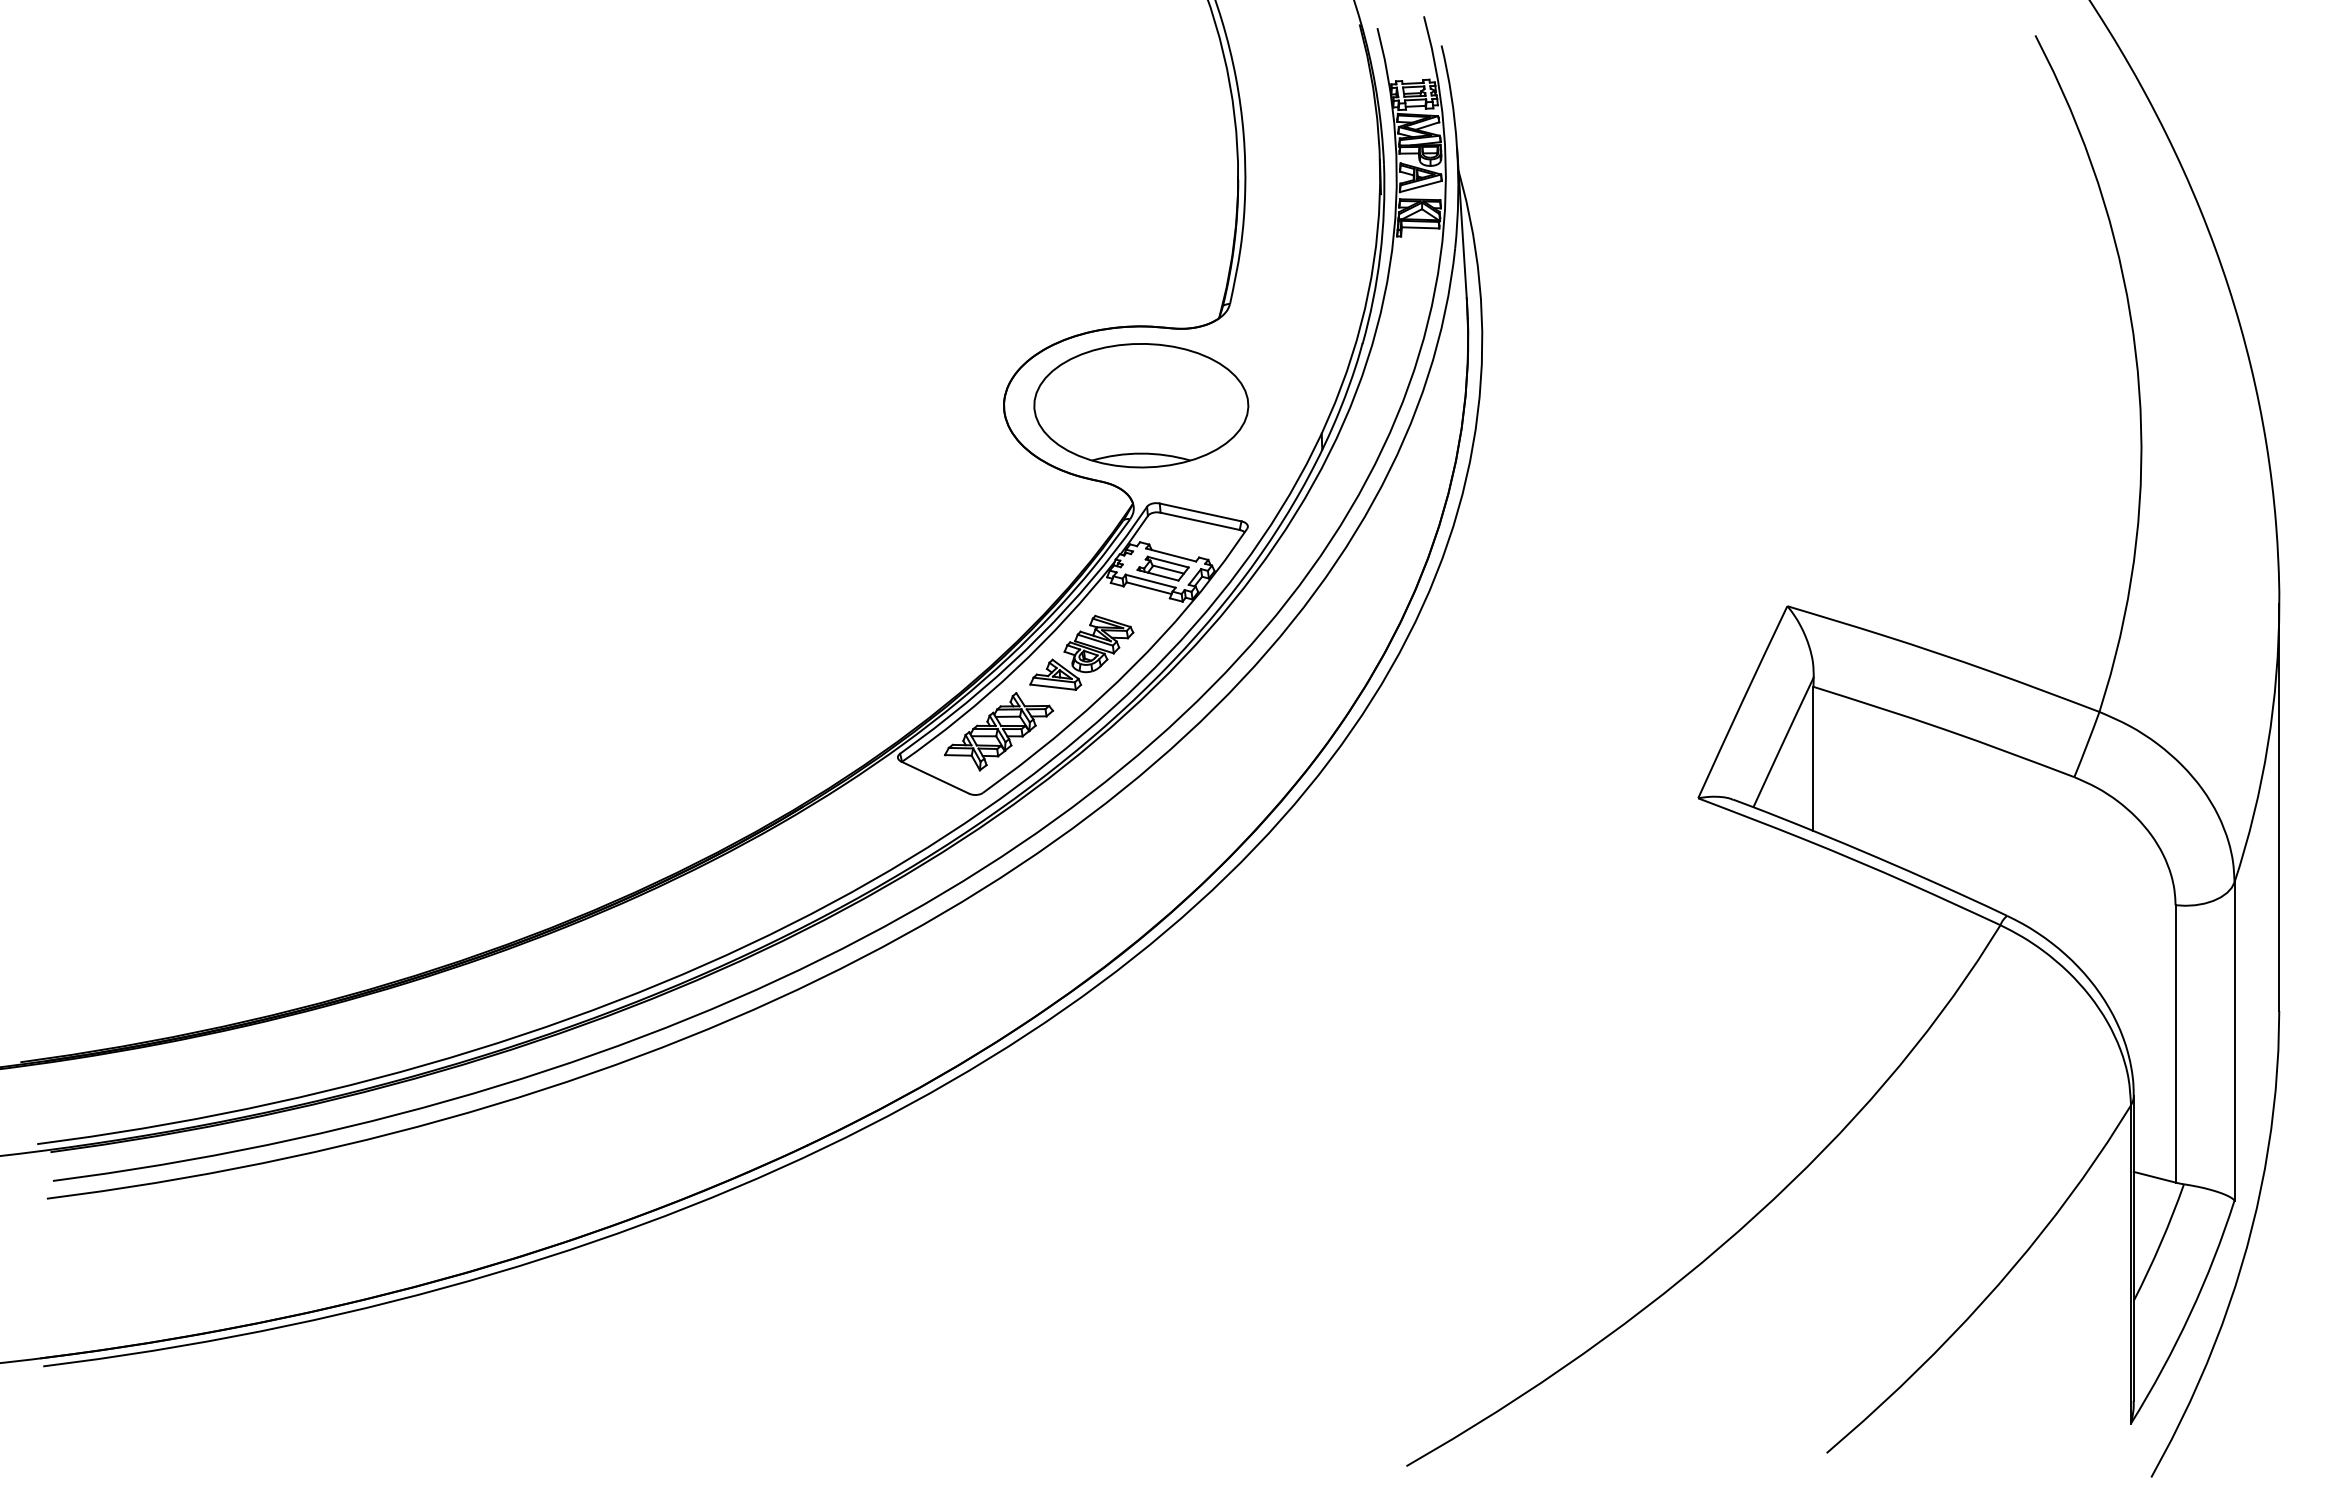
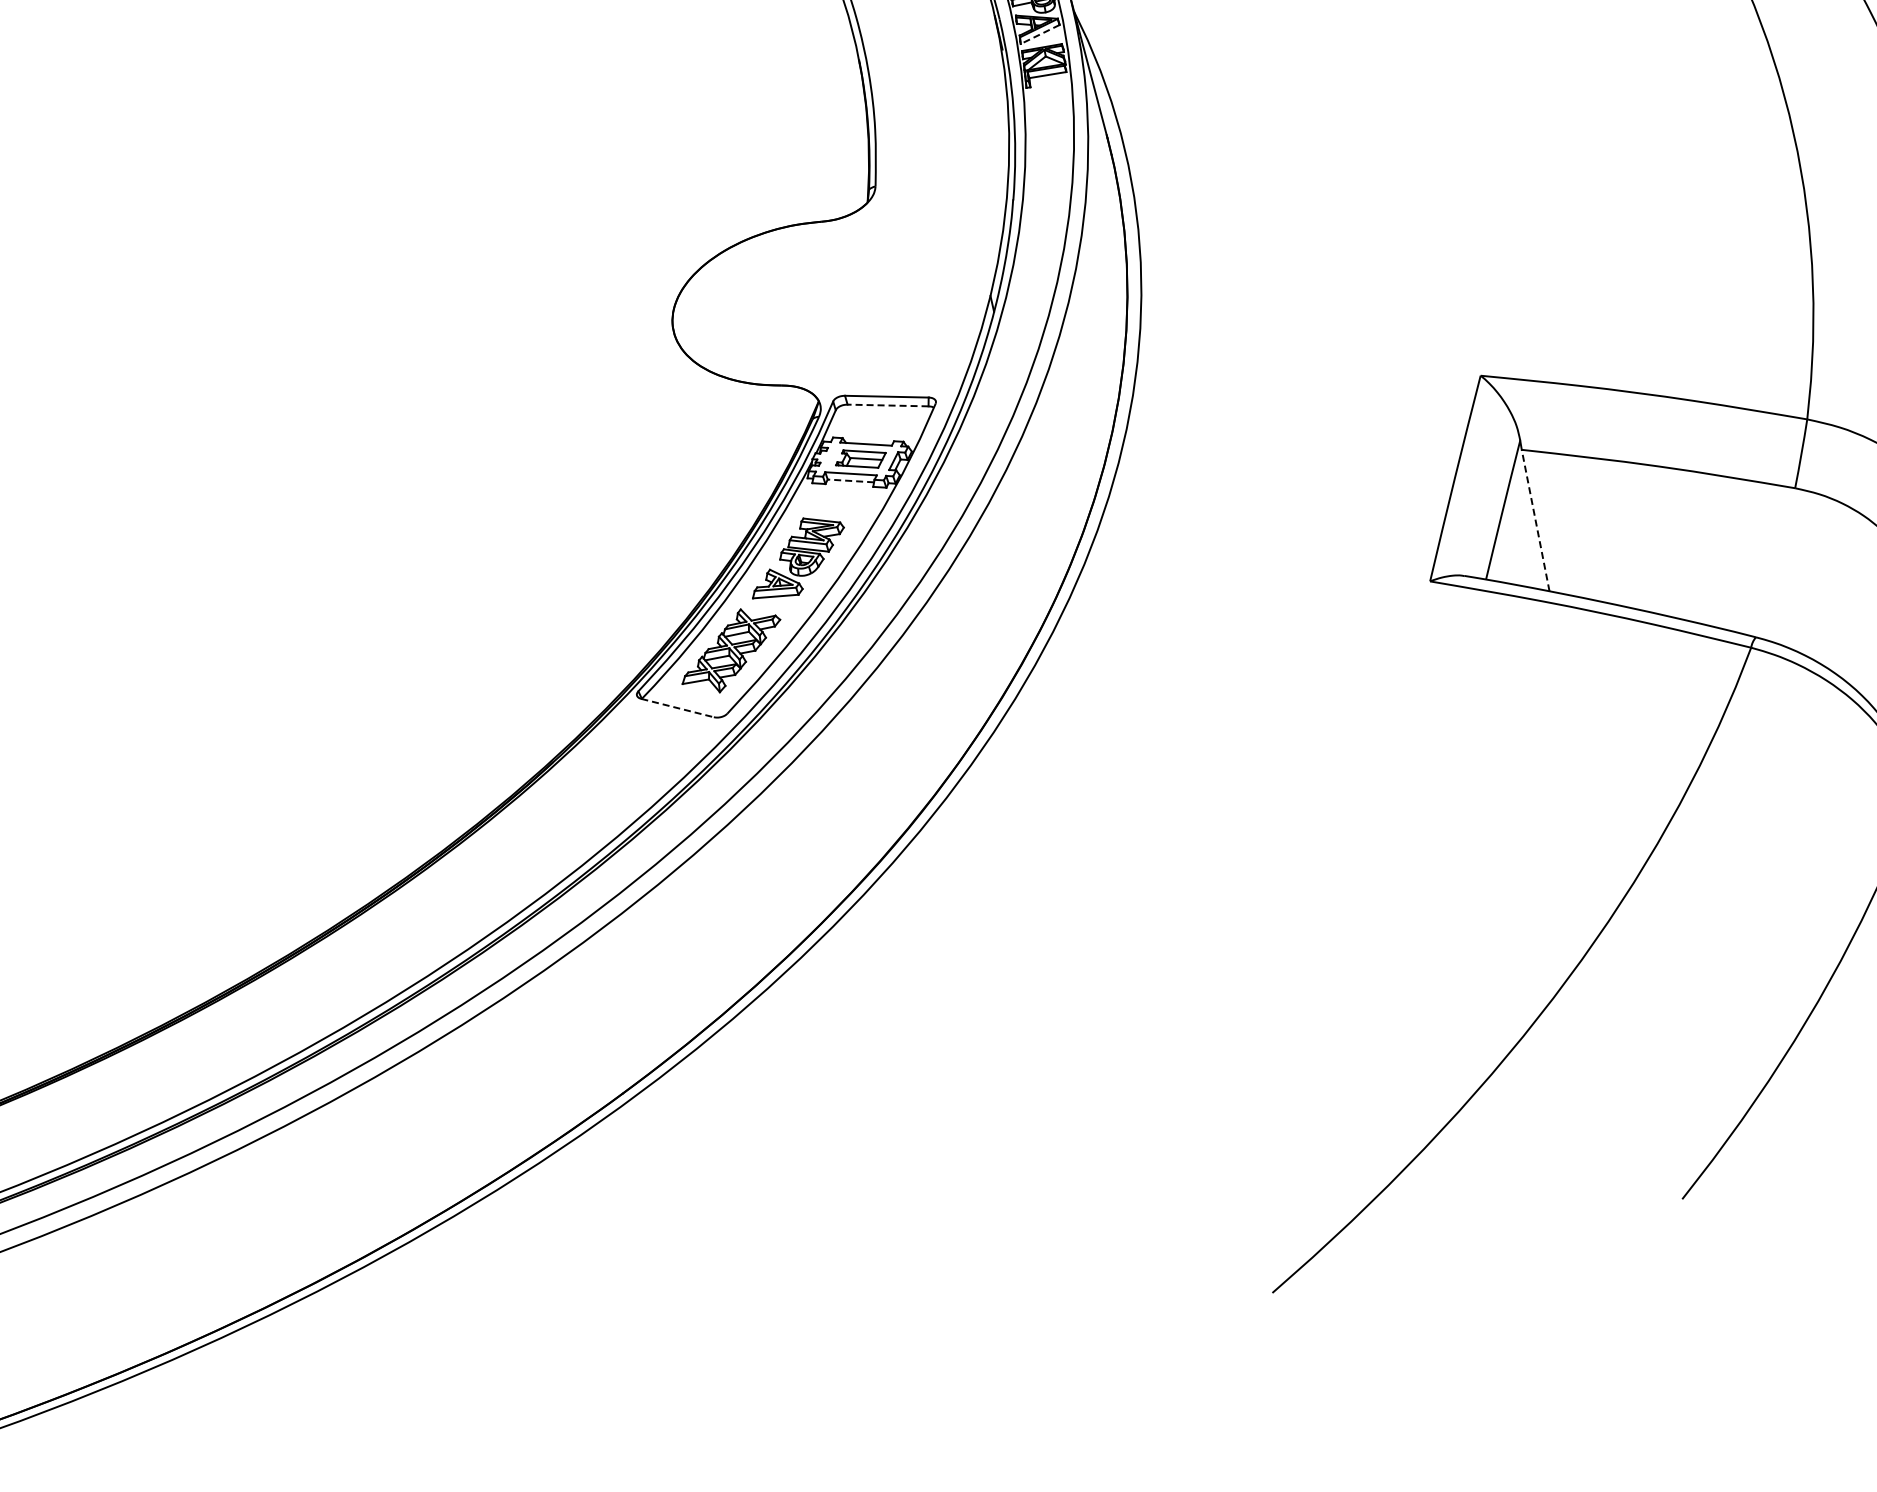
line: (1420, 186) -> (1039, 34), solid -> dashed
part: (1141, 405) -> (808, 303), removed
line: (1199, 521) -> (887, 405), solid -> dashed
line: (1148, 588) -> (850, 481), solid -> dashed
line: (1813, 758) -> (1535, 520), solid -> dashed
line: (935, 777) -> (677, 707), solid -> dashed

